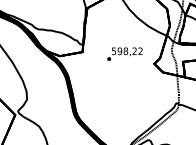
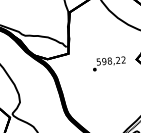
text: (124, 53) -> (108, 63), moved

